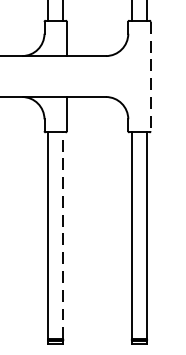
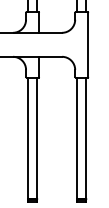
line: (151, 77) -> (88, 45), dashed -> solid
line: (62, 236) -> (36, 138), dashed -> solid

